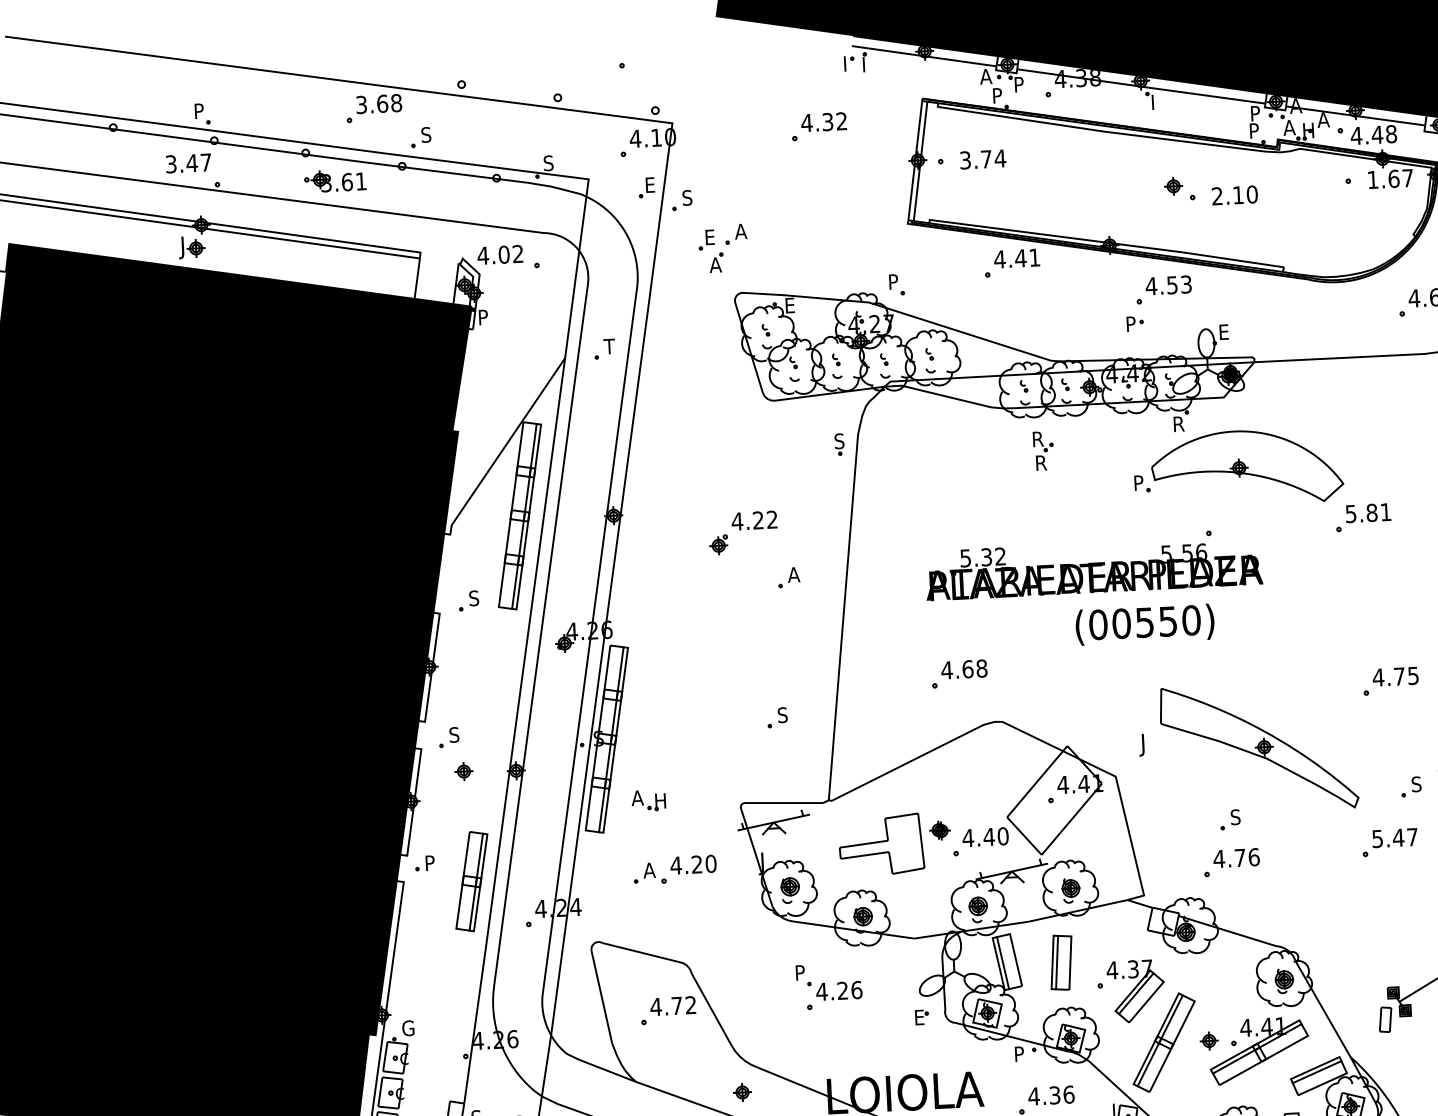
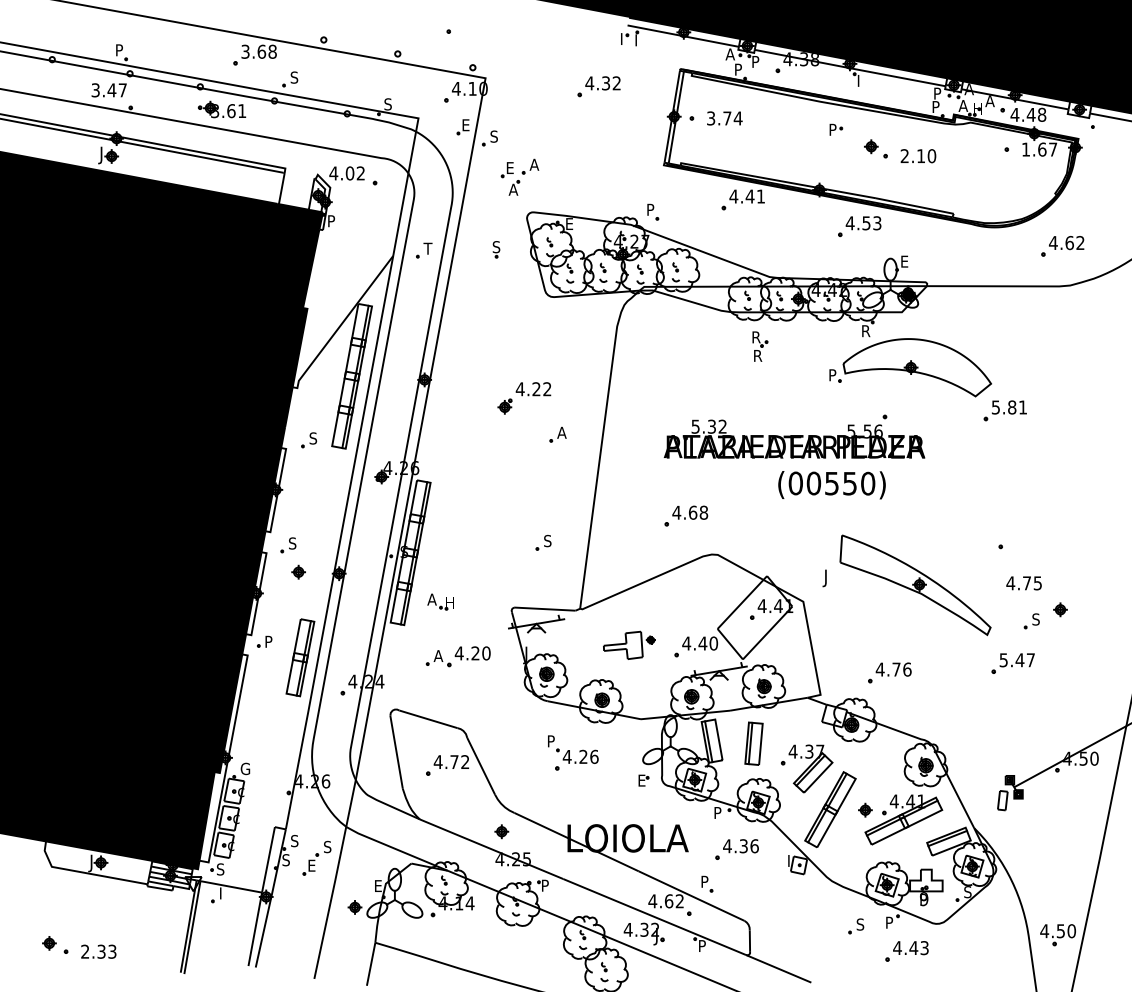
part: (1135, 323) -> (836, 129), moved
part: (839, 444) -> (496, 249), moved
text: (1394, 677) -> (1023, 583), moved
part: (1230, 819) -> (890, 639), removed
part: (894, 844) -> (629, 645), size x0.6

